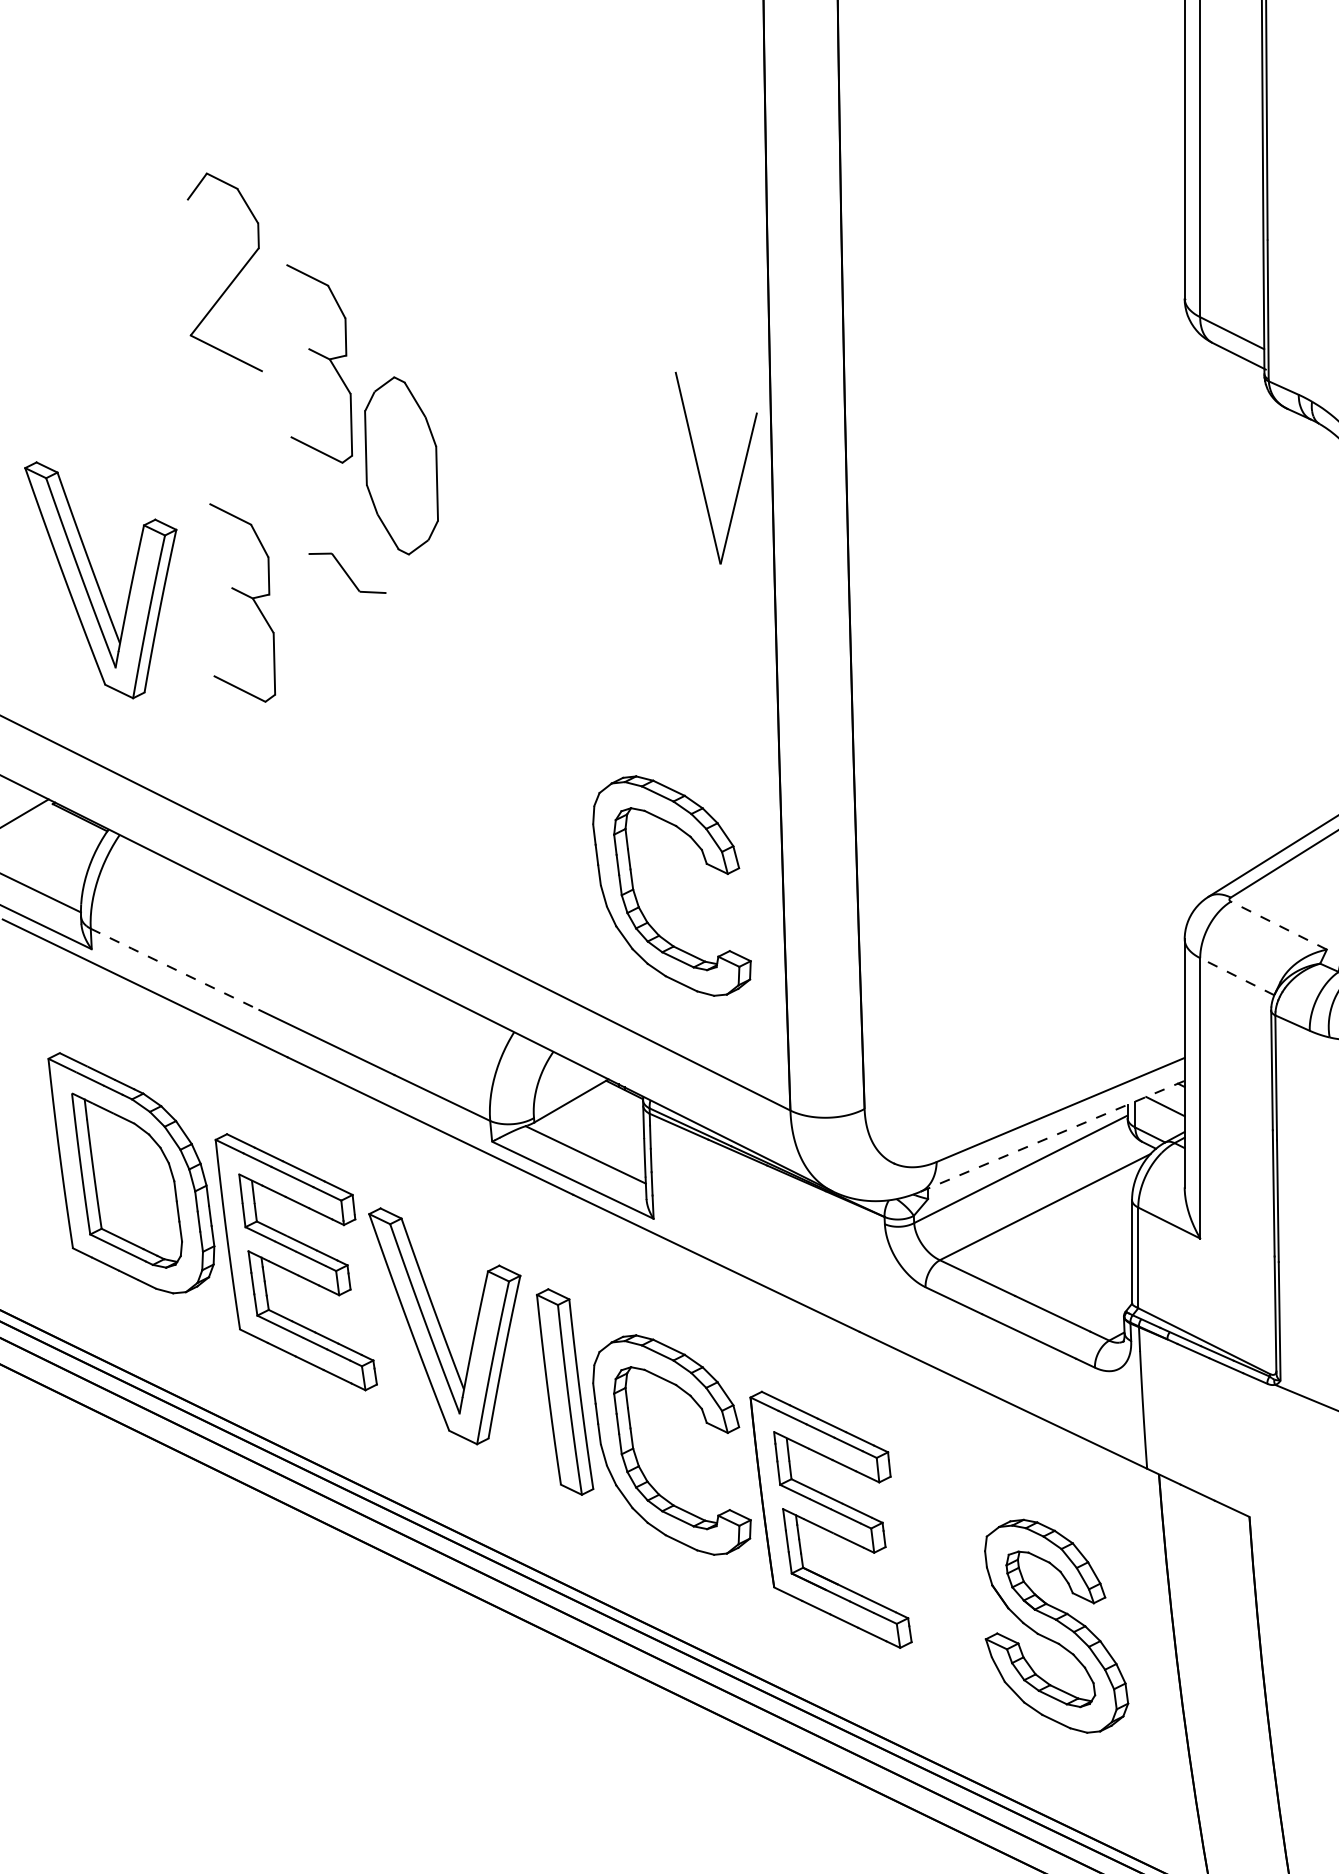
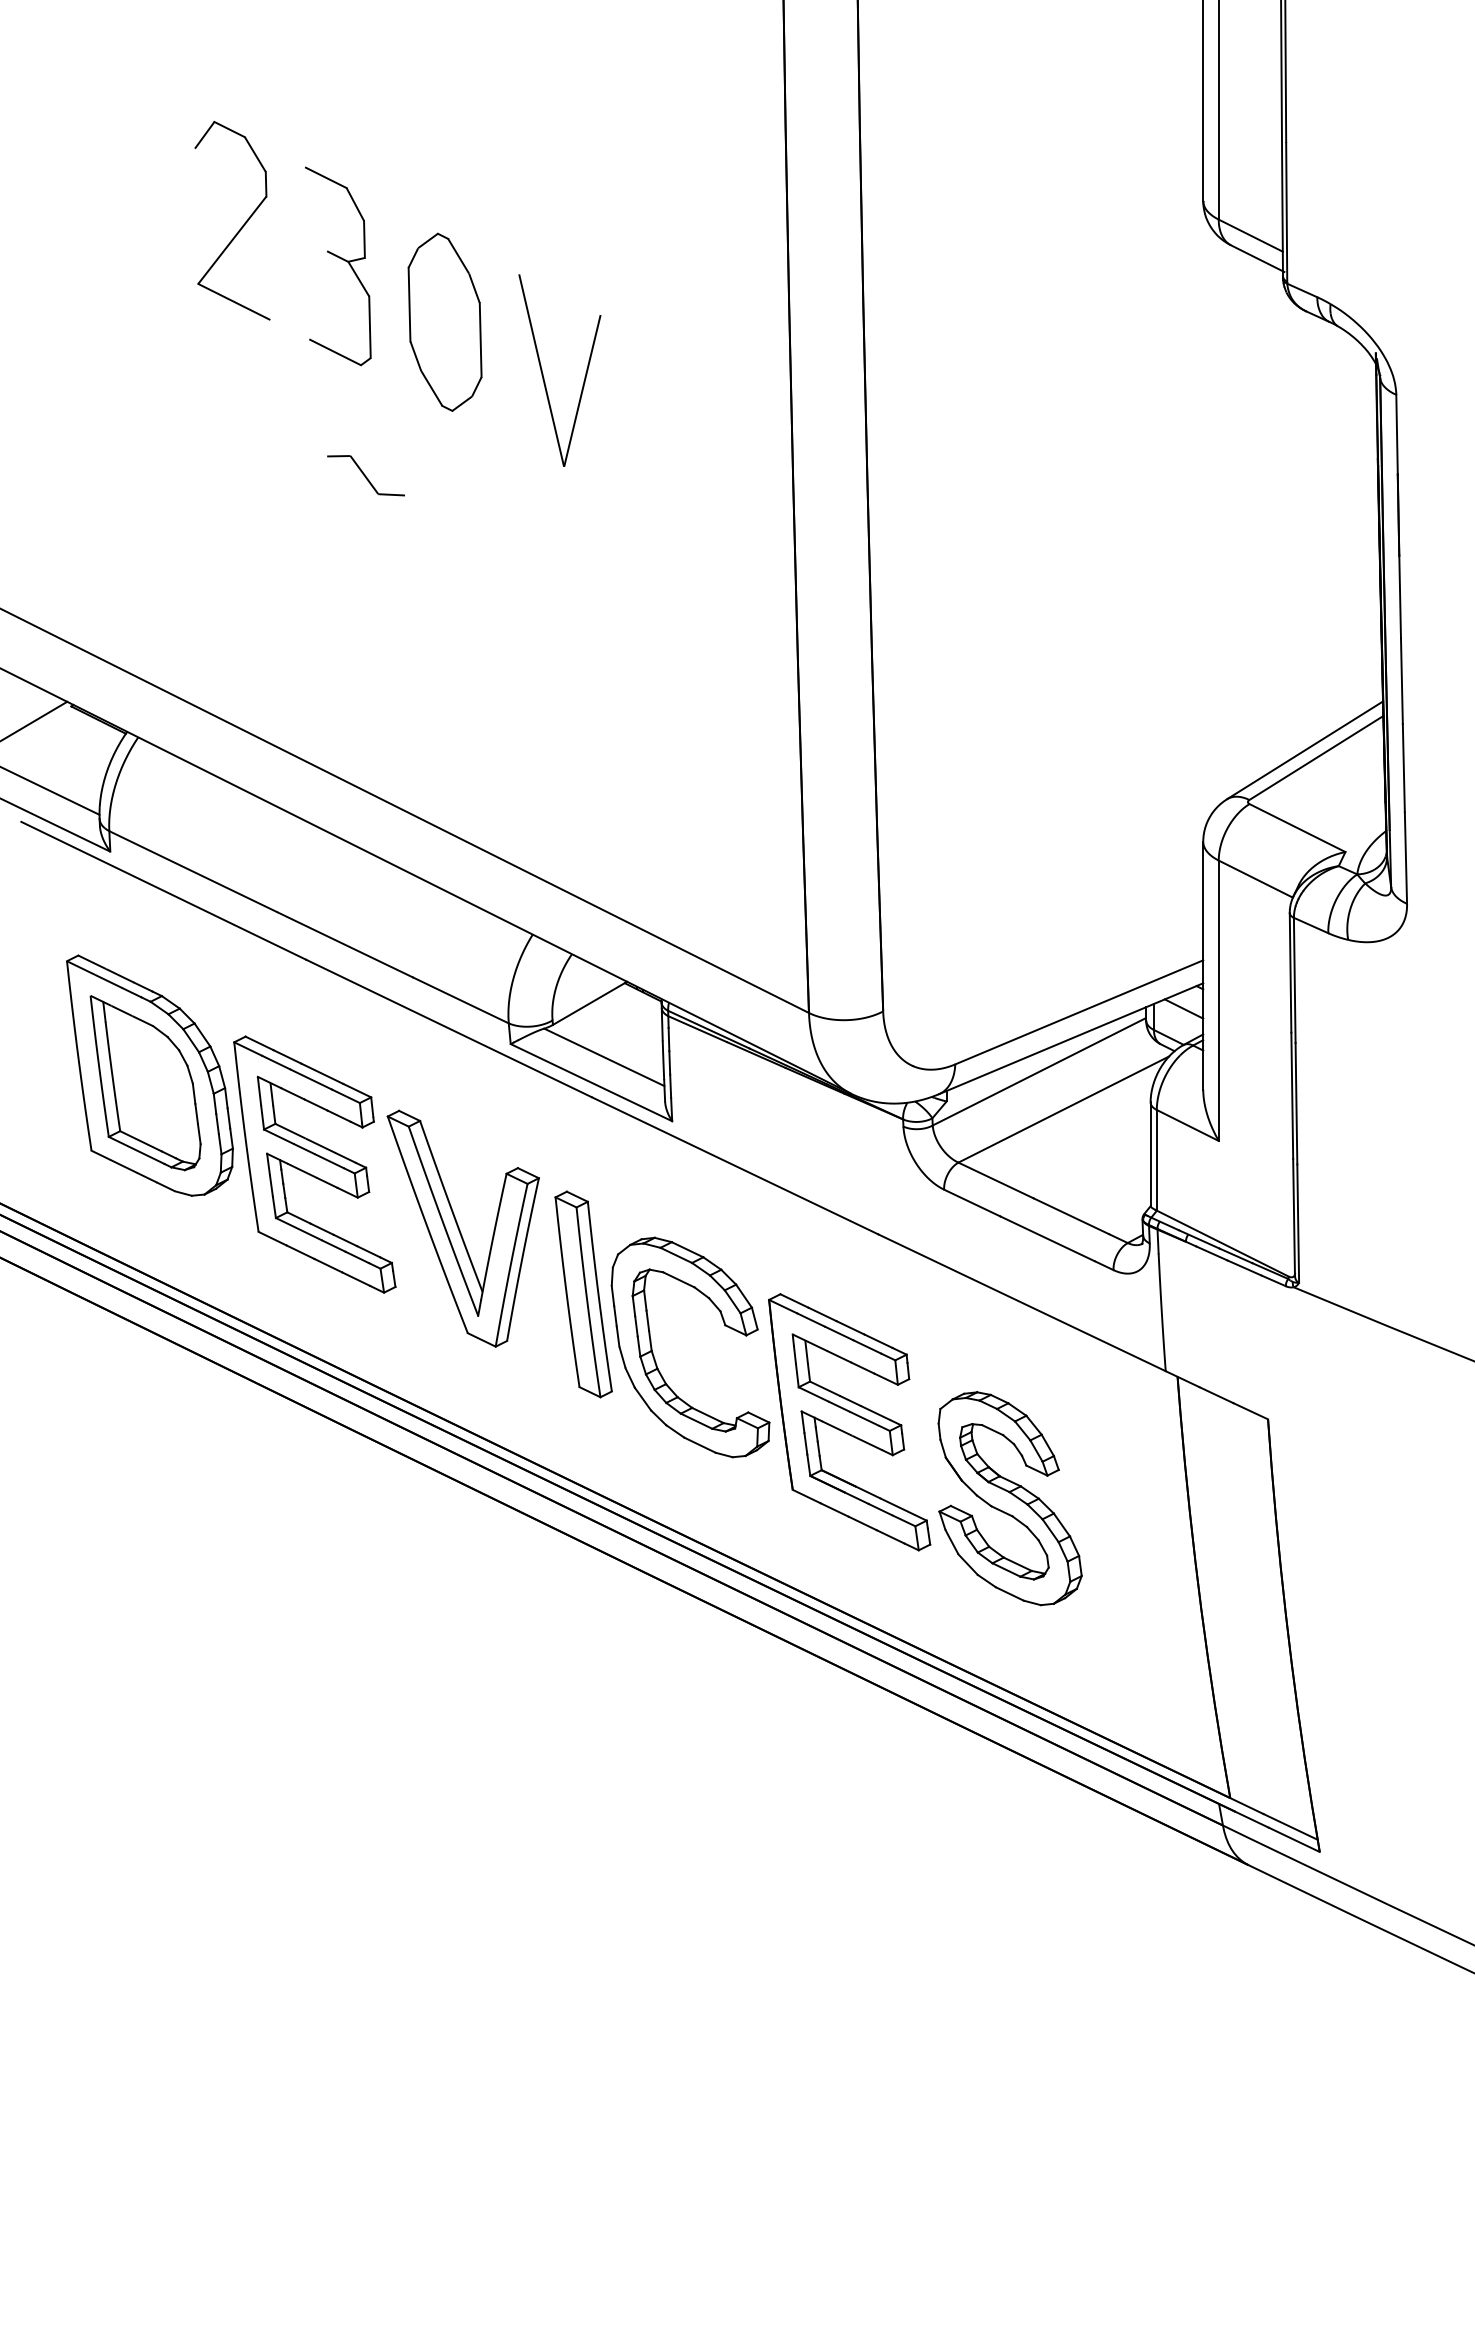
part: (233, 278) -> (241, 226), moved
part: (400, 465) -> (444, 321), moved
part: (699, 471) -> (543, 373), moved
part: (99, 580) -> (118, 482), removed
part: (245, 596) -> (264, 498), removed
part: (636, 897) -> (655, 799), removed
line: (1278, 926) -> (1297, 828), dashed -> solid
line: (174, 969) -> (193, 871), dashed -> solid
line: (1236, 976) -> (1255, 878), dashed -> solid
line: (1052, 1136) -> (1071, 1038), dashed -> solid
part: (1055, 1626) -> (1009, 1498), moved

